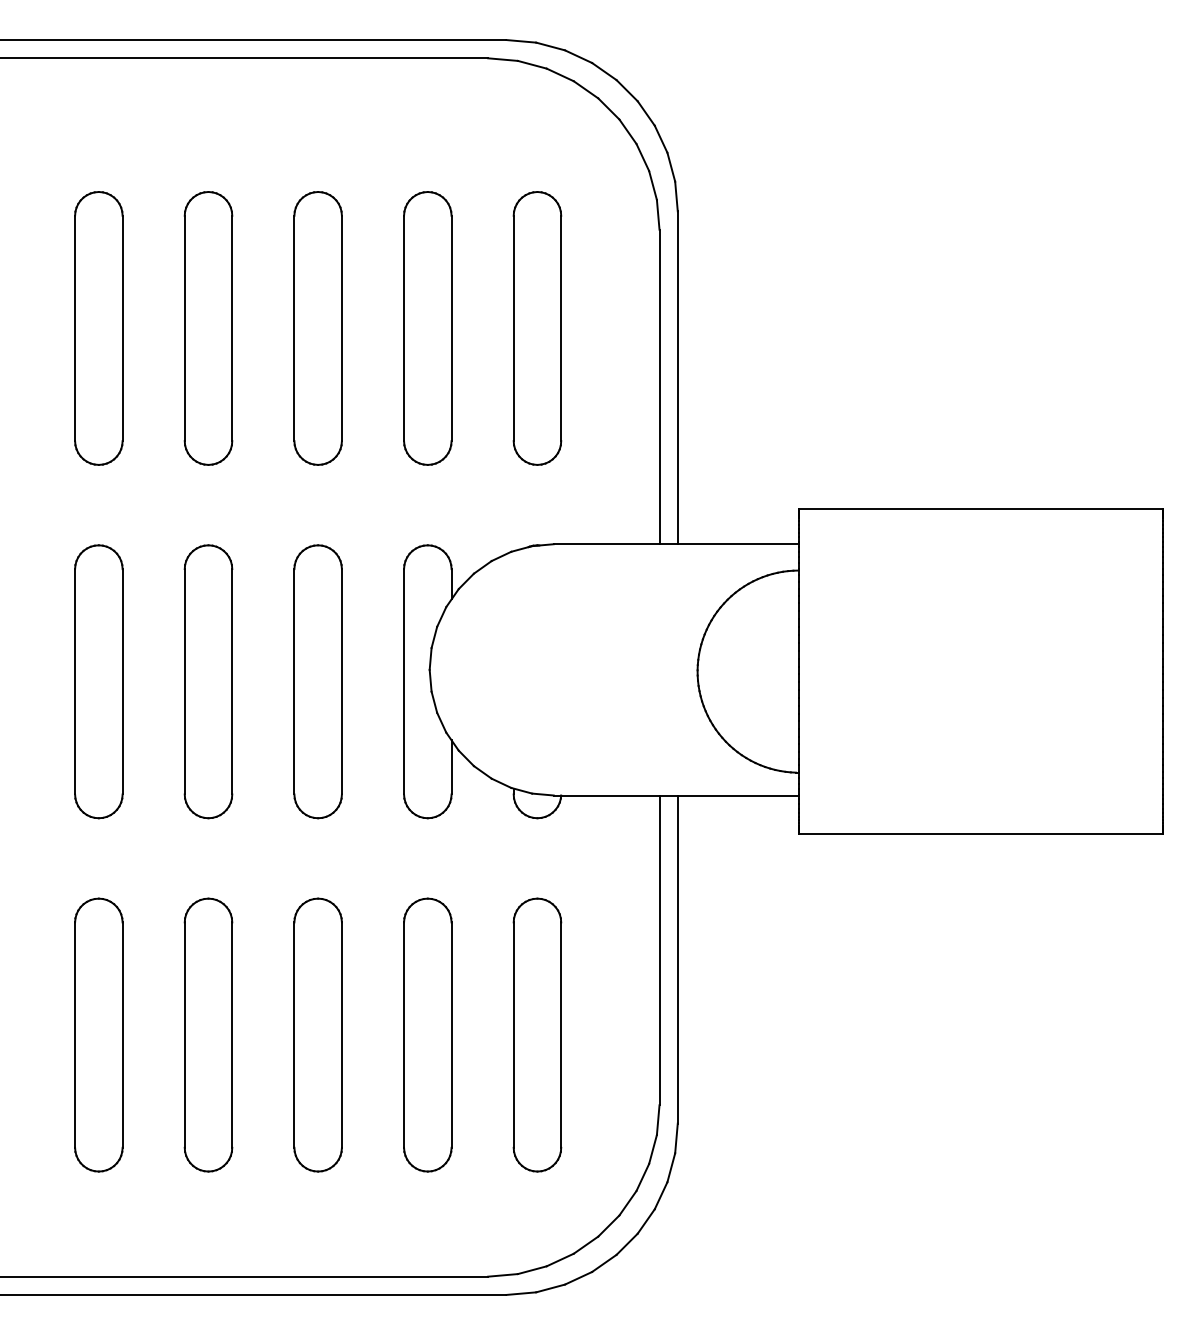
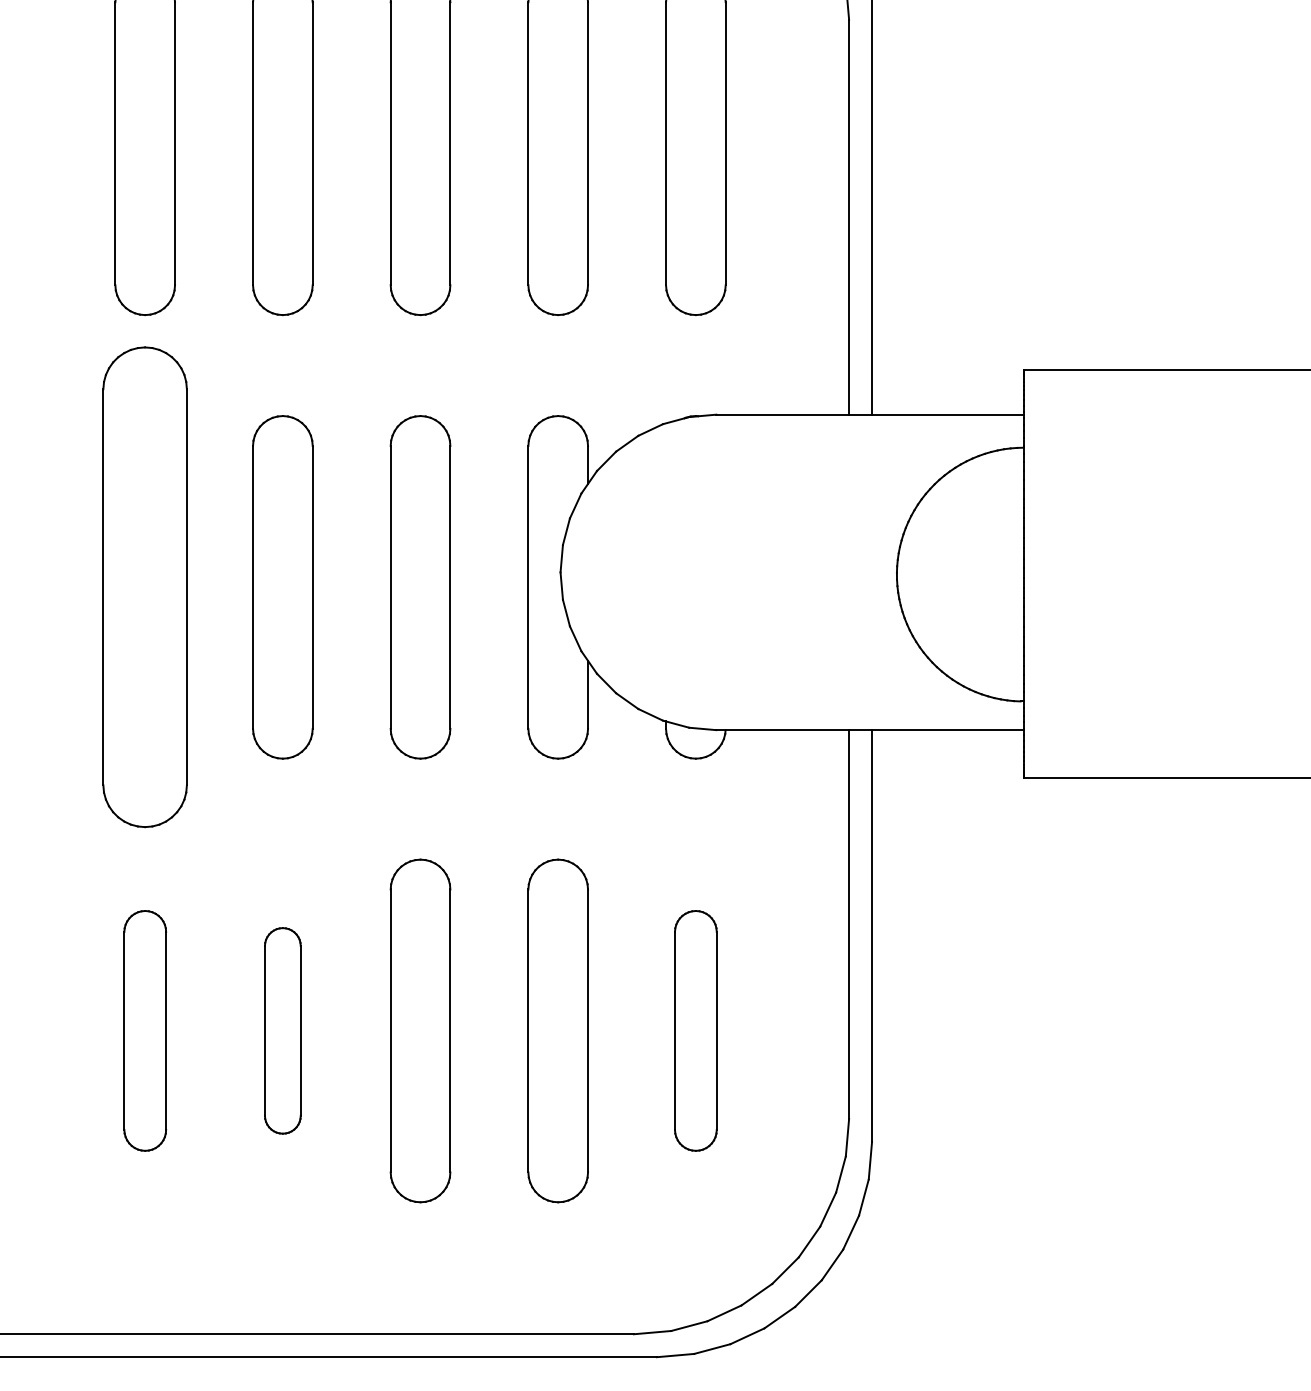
part: (98, 681) -> (144, 587), size x1.4
part: (98, 1034) -> (144, 1030), size x0.7
part: (208, 1034) -> (282, 1030), size x0.6
part: (537, 1034) -> (695, 1030), size x0.7

